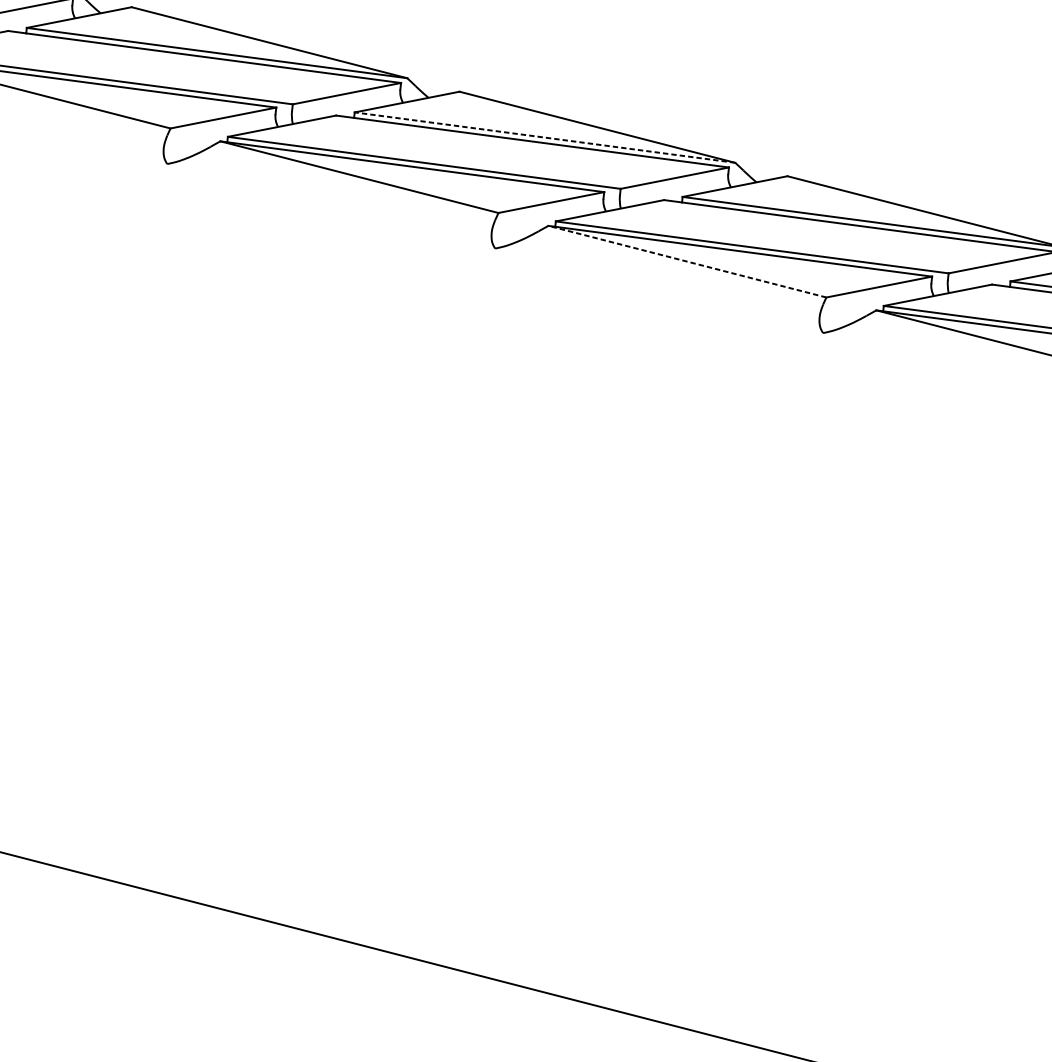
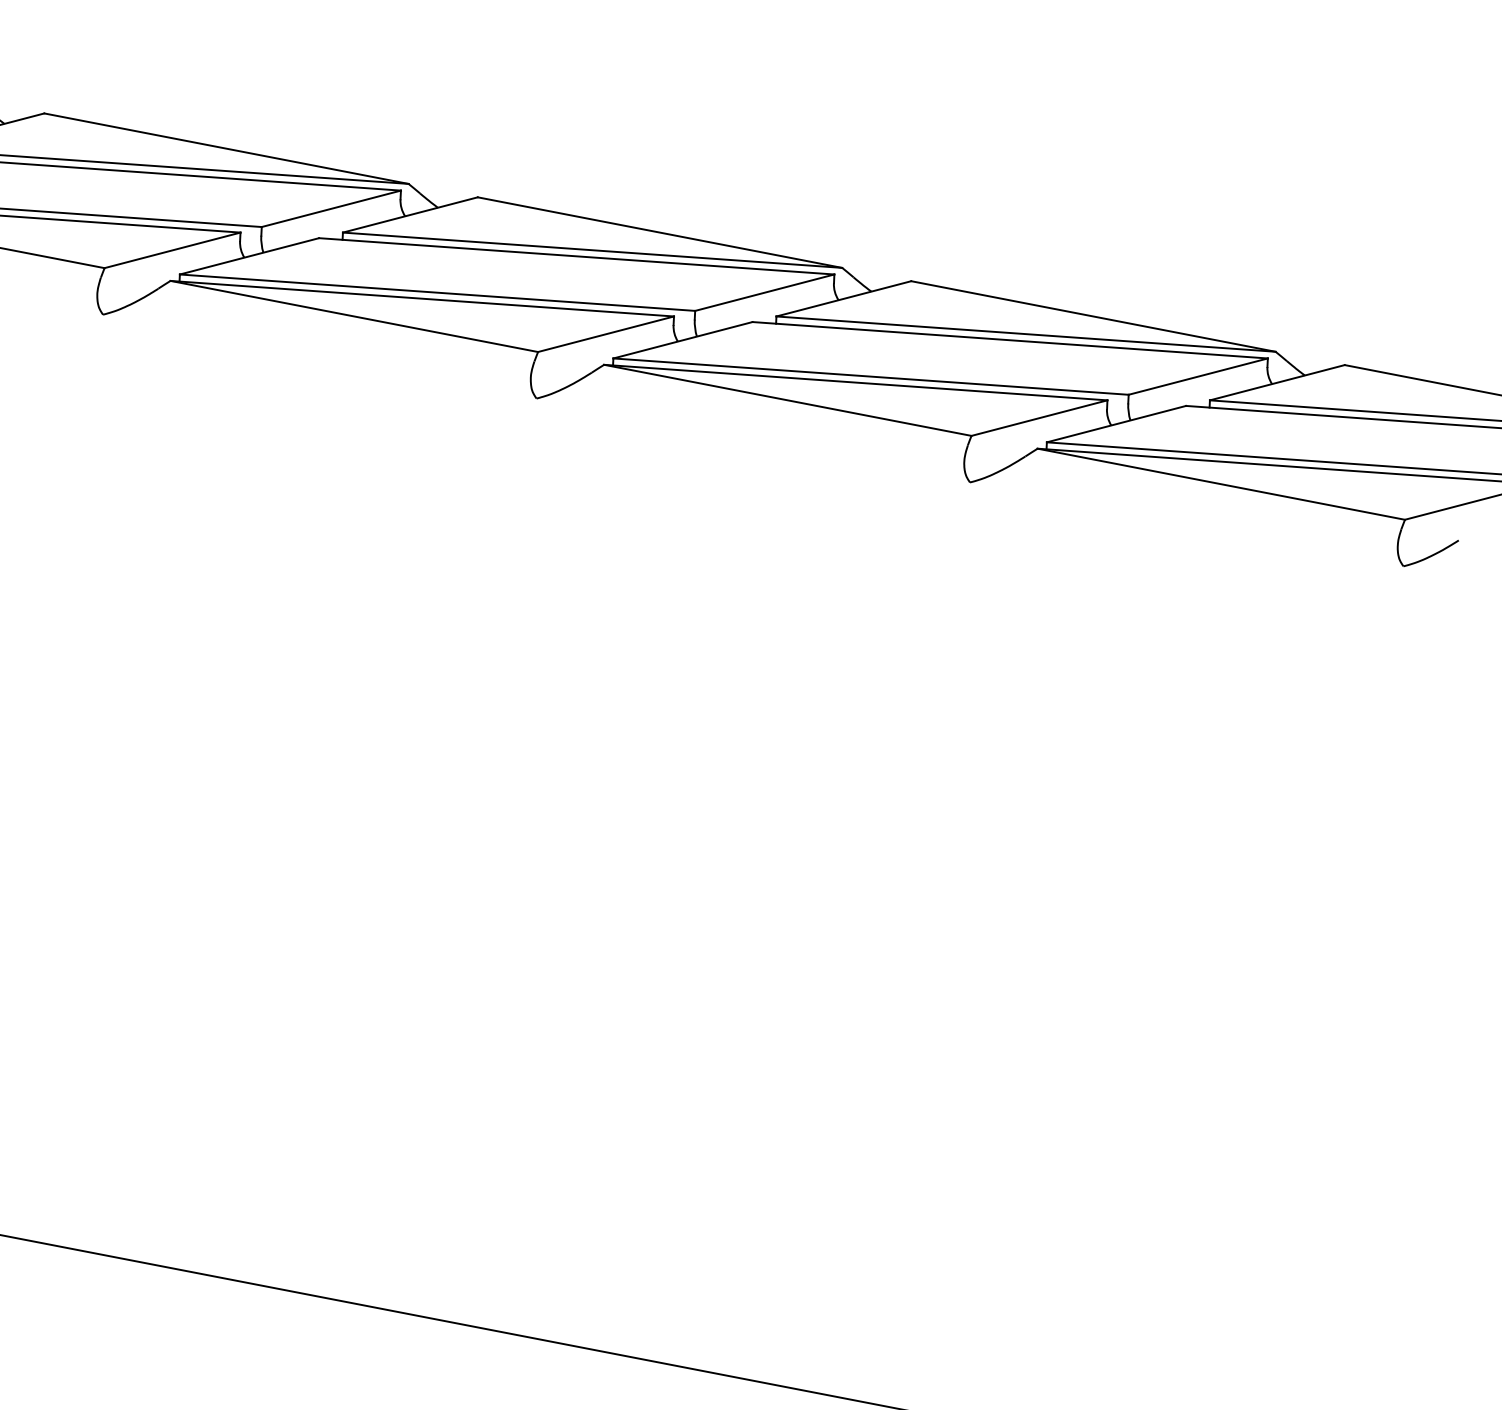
line: (544, 137) -> (592, 250), dashed -> solid
line: (687, 261) -> (787, 400), dashed -> solid

